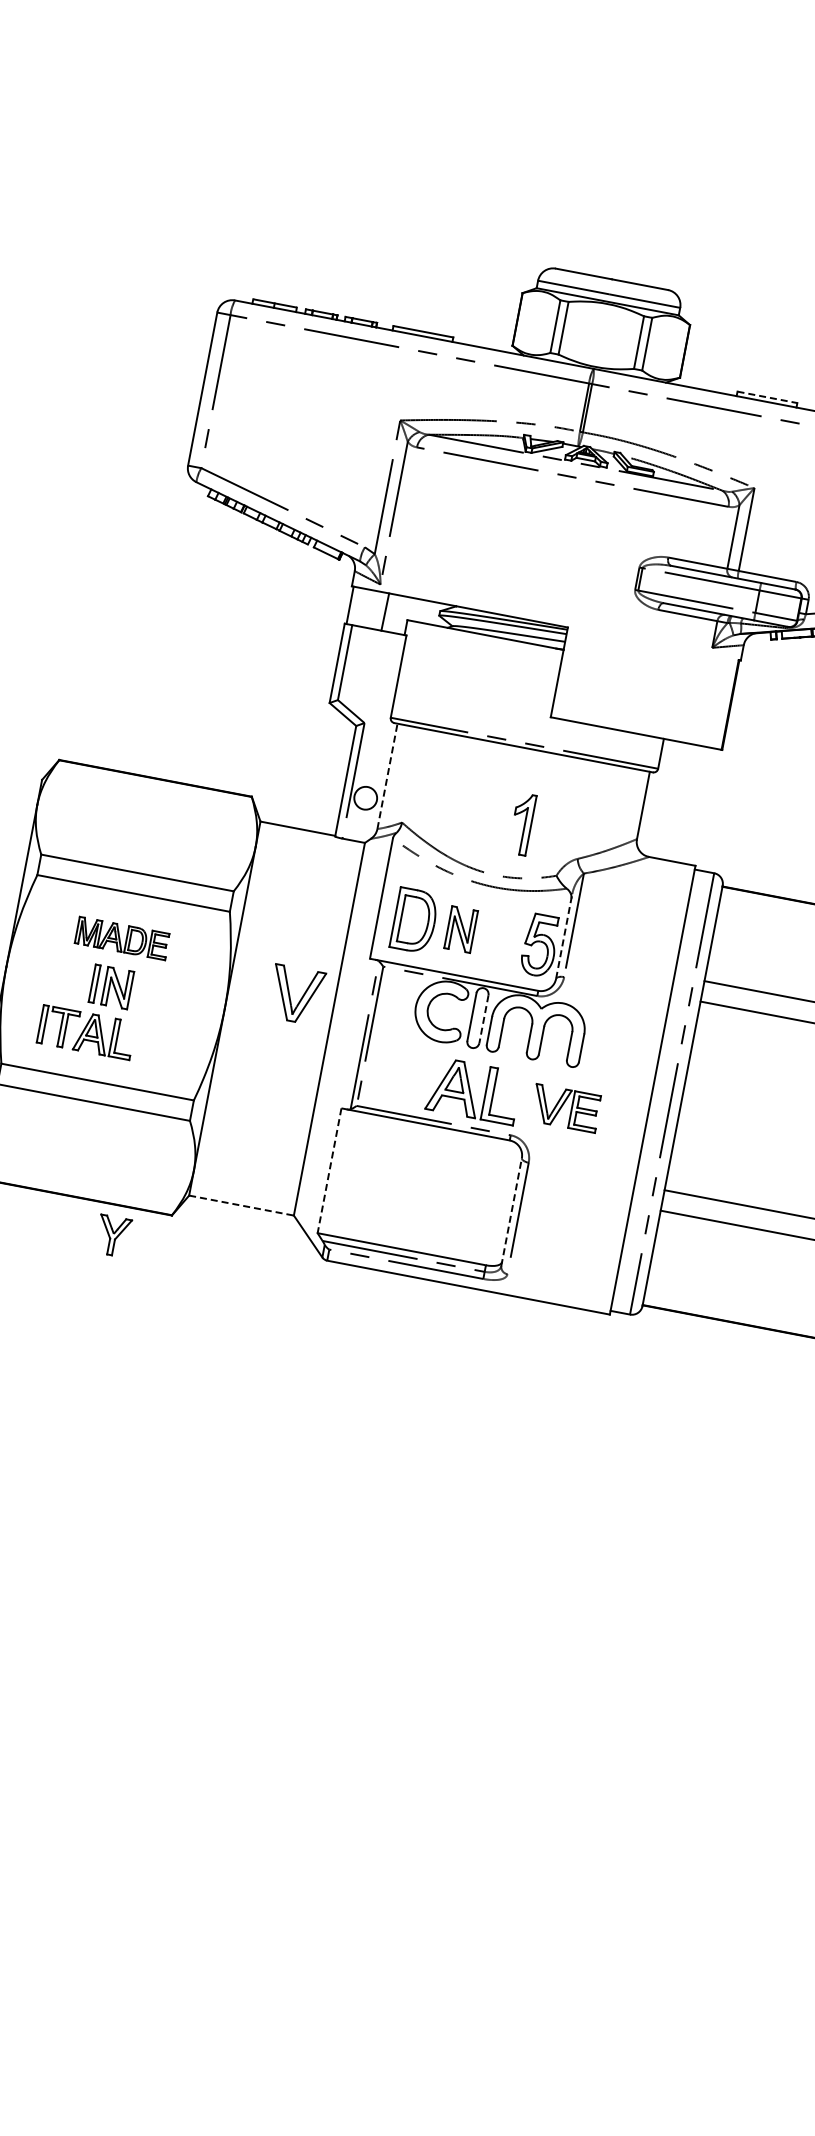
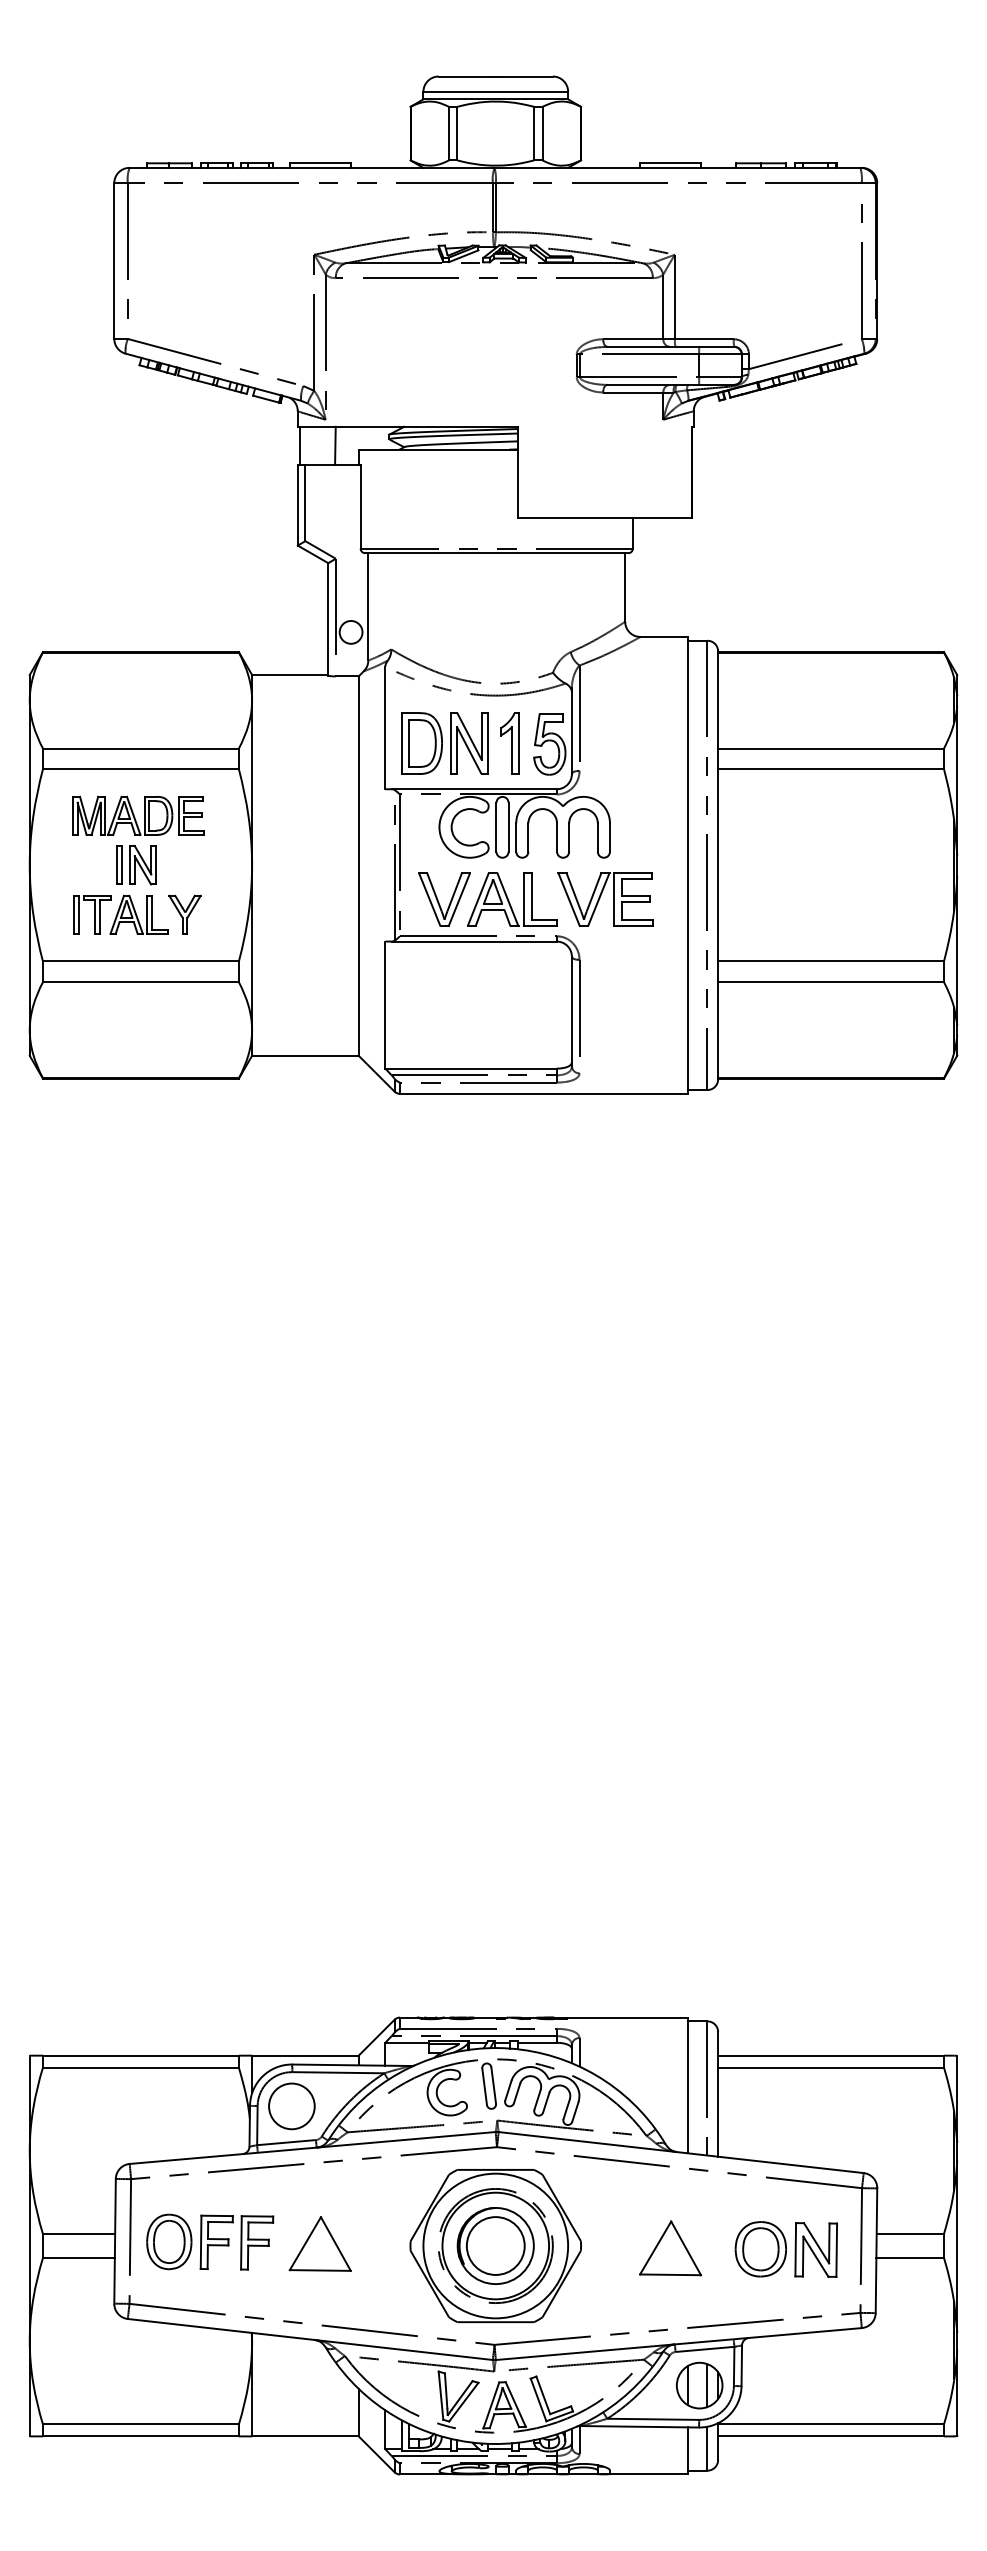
line: (768, 397) -> (671, 163), dashed -> solid
line: (387, 776) -> (368, 606), dashed -> solid
part: (522, 824) -> (509, 743), moved
part: (461, 929) -> (469, 743), size x1.43
line: (563, 935) -> (571, 730), dashed -> solid
part: (122, 938) -> (138, 815), size x1.43
part: (296, 994) -> (444, 899), moved
line: (483, 1019) -> (508, 827), dashed -> solid
part: (565, 1108) -> (605, 899), size x1.43
line: (329, 1171) -> (385, 1005), dashed -> solid
line: (241, 1205) -> (305, 1055), dashed -> solid
line: (511, 1211) -> (571, 1011), dashed -> solid
part: (112, 1235) -> (184, 914), moved

